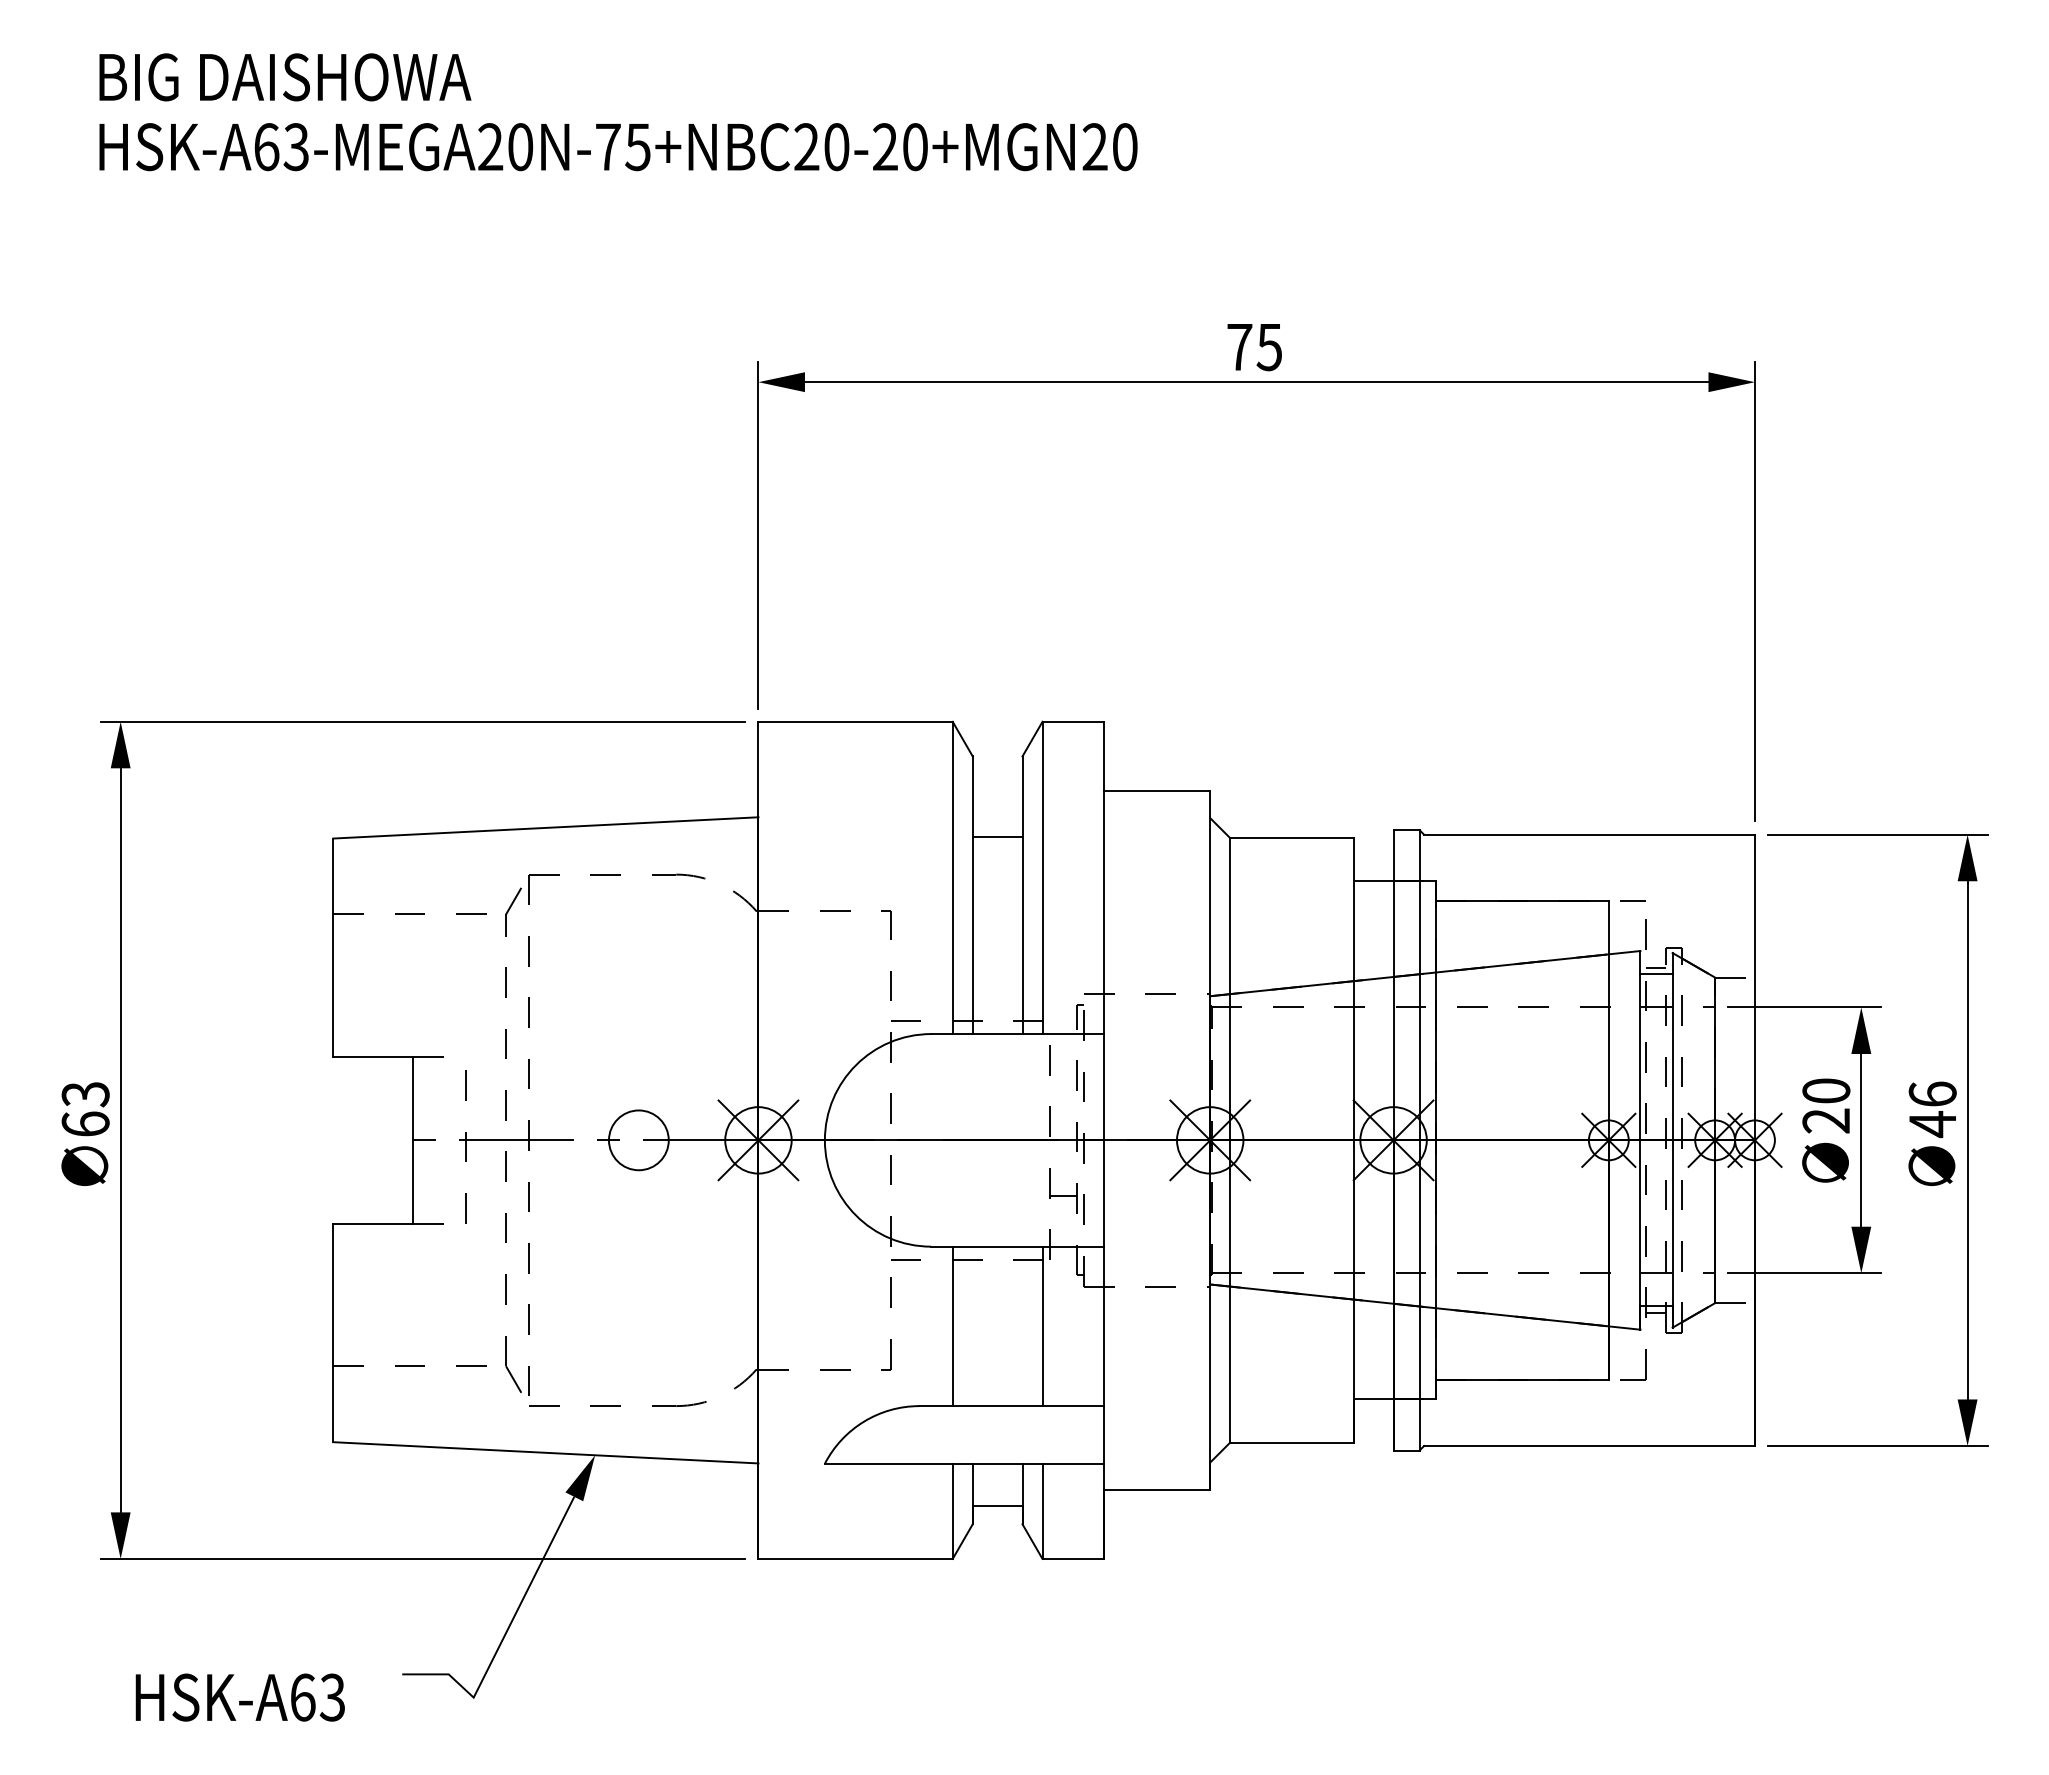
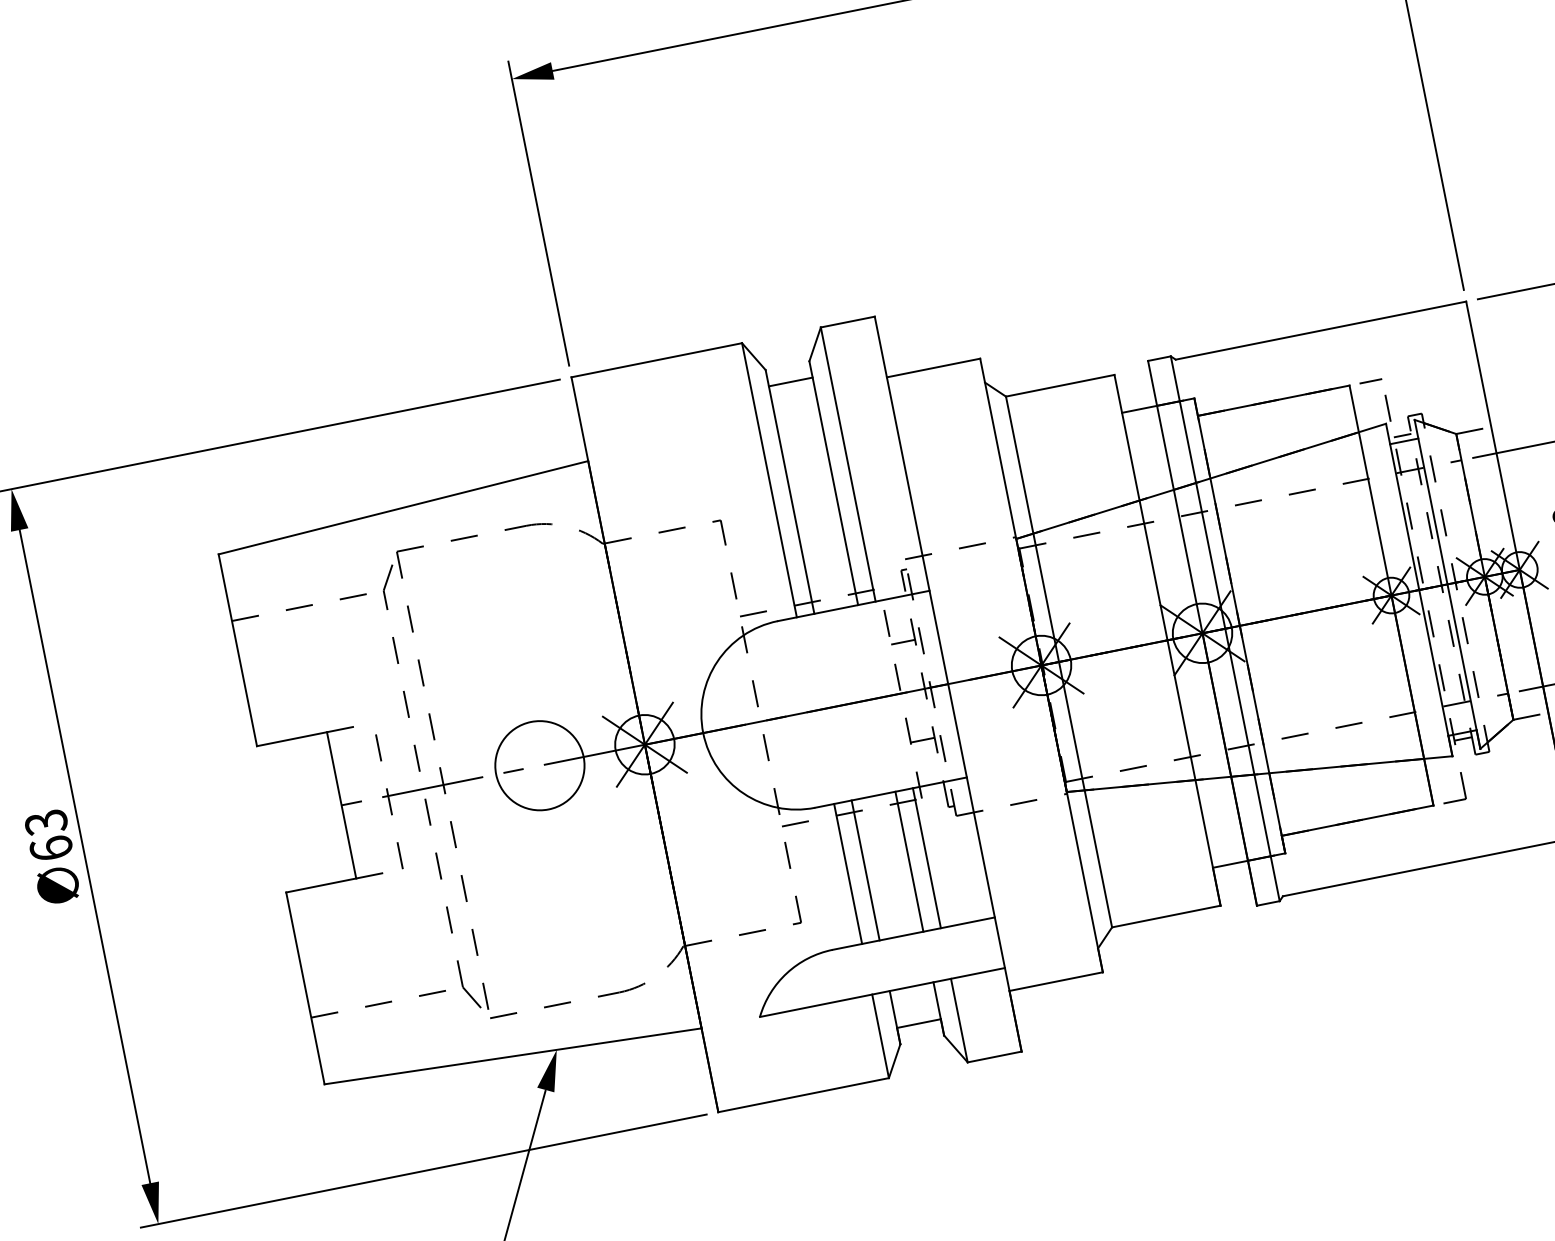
line: (997, 836) -> (790, 381), moved
line: (1063, 1084) -> (902, 642), added
circle: (638, 1140) -> (539, 765), size x1.67
line: (972, 1326) -> (865, 870), added
line: (1022, 1326) -> (909, 861), added

